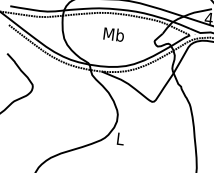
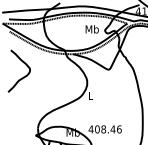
text: (112, 34) -> (91, 29), moved

